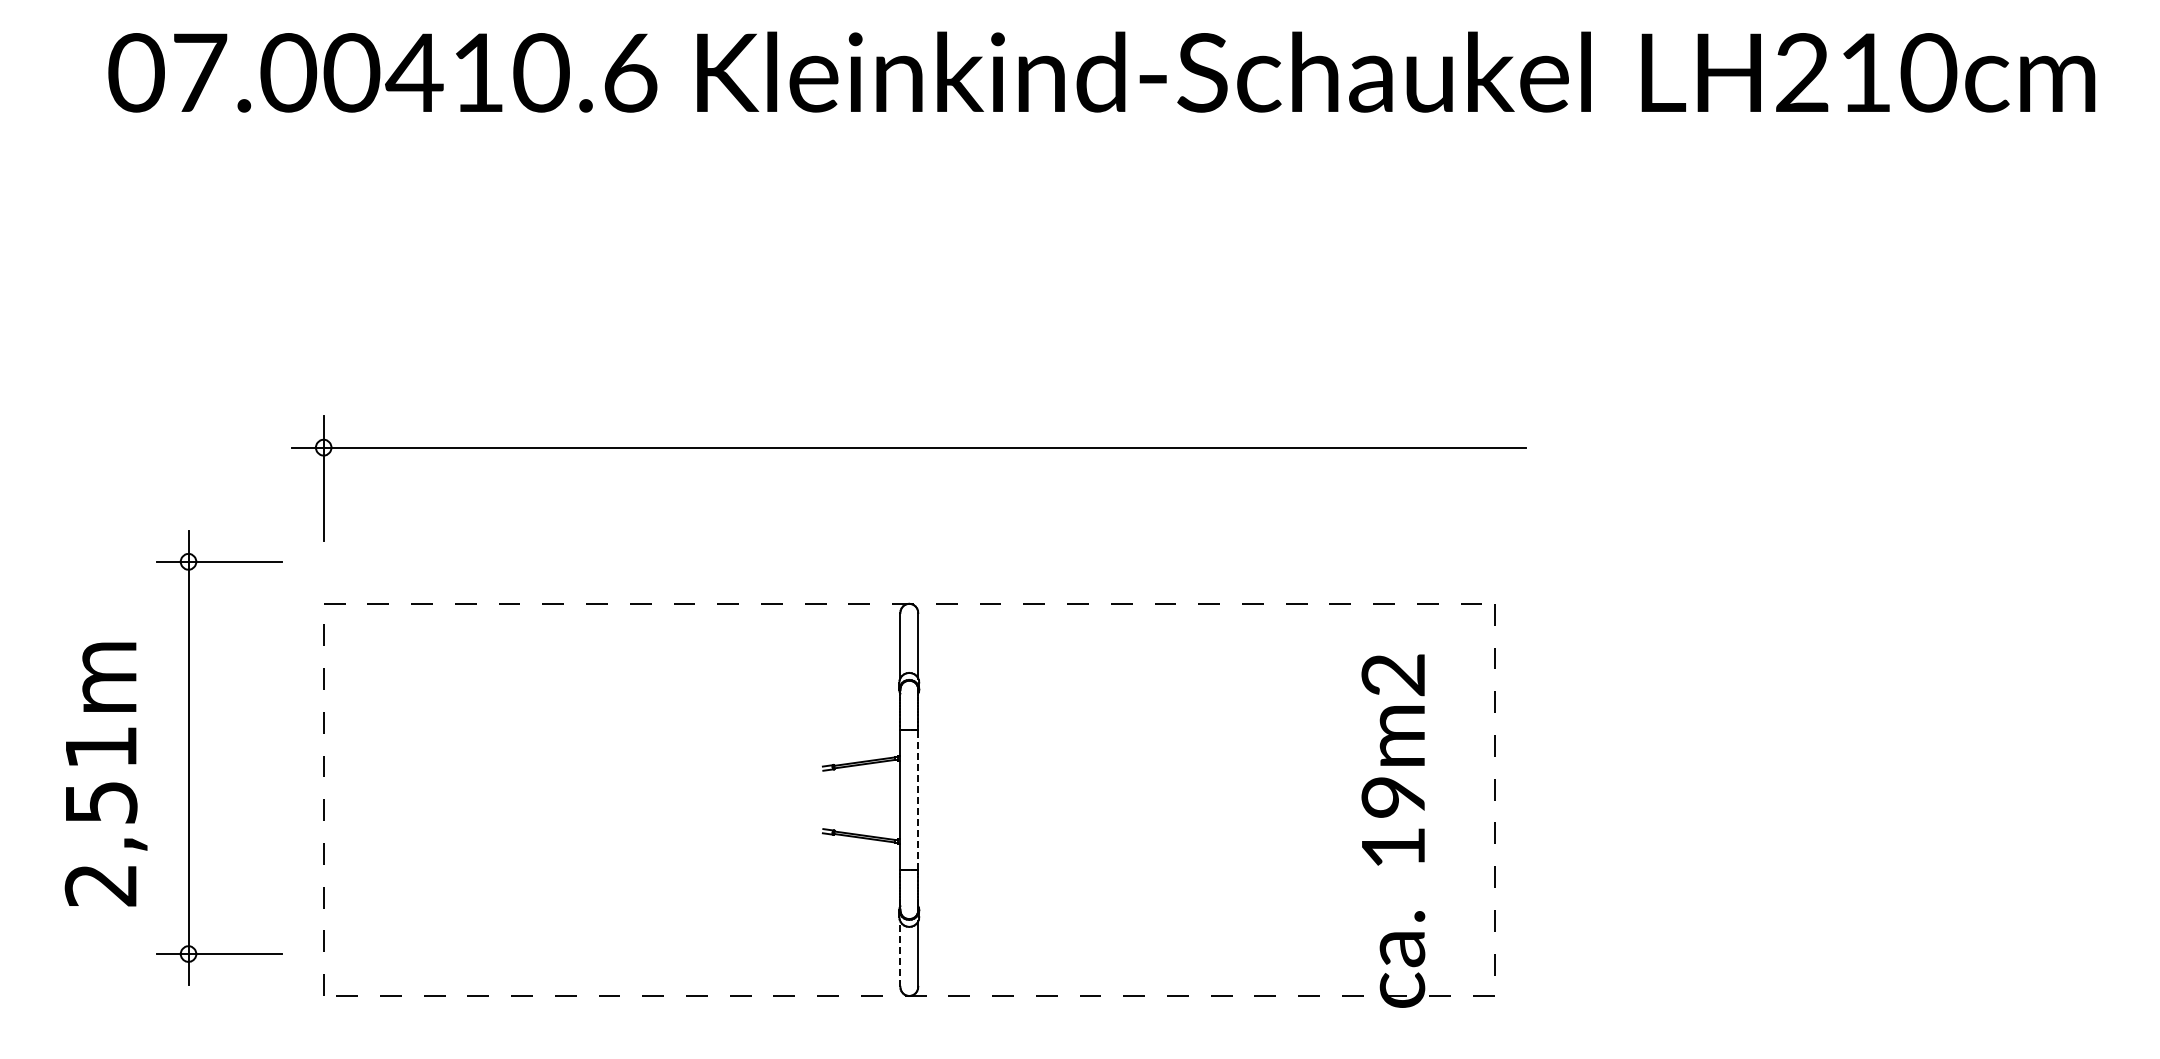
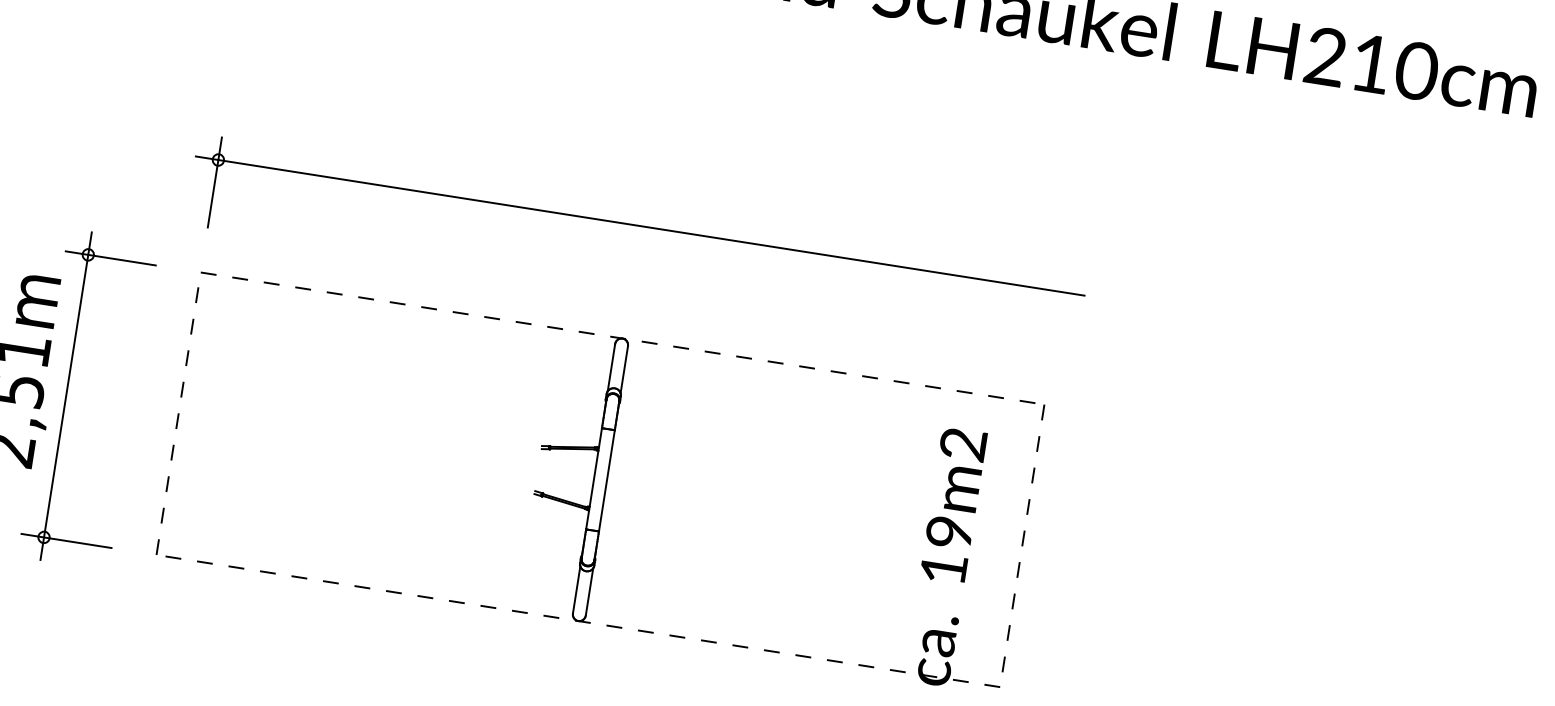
part: (189, 757) -> (66, 395), moved
line: (918, 799) -> (607, 480), dashed -> solid
line: (900, 954) -> (576, 590), dashed -> solid

